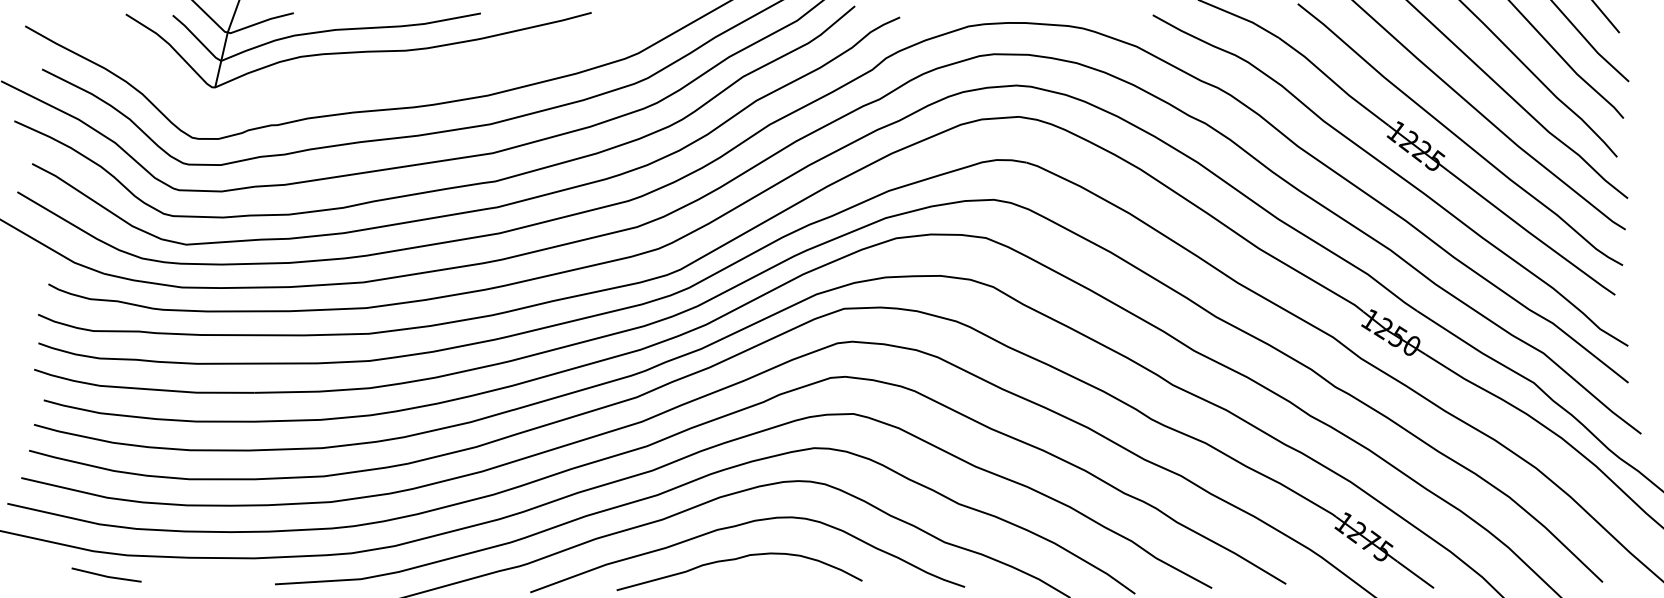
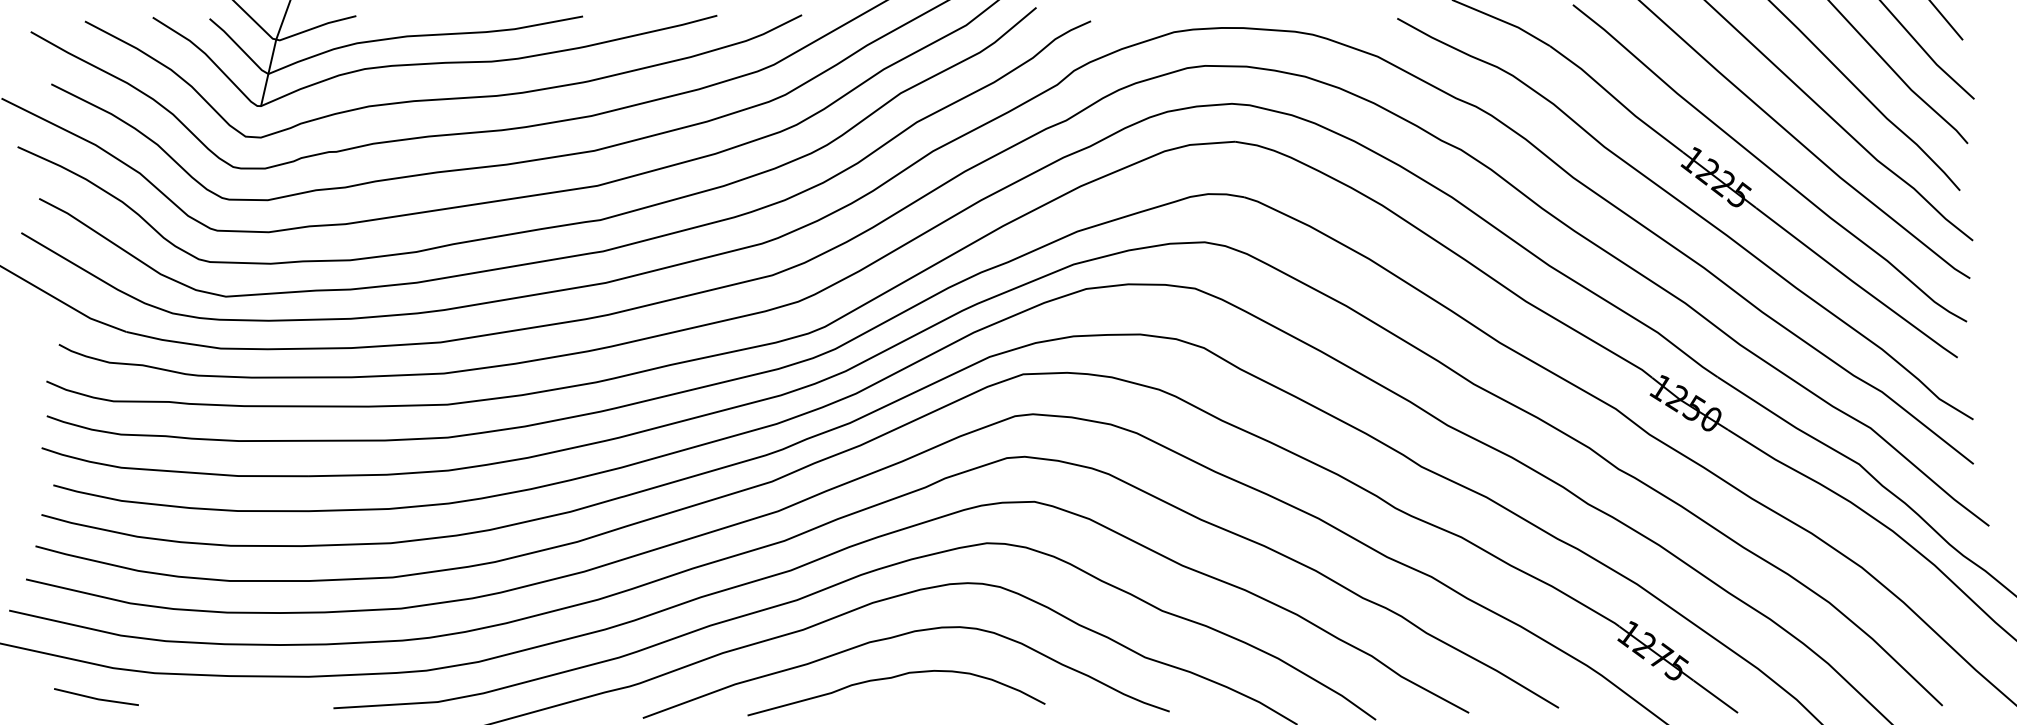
curve: (365, 81) -> (443, 98), added
line: (105, 575) -> (95, 697), moved

